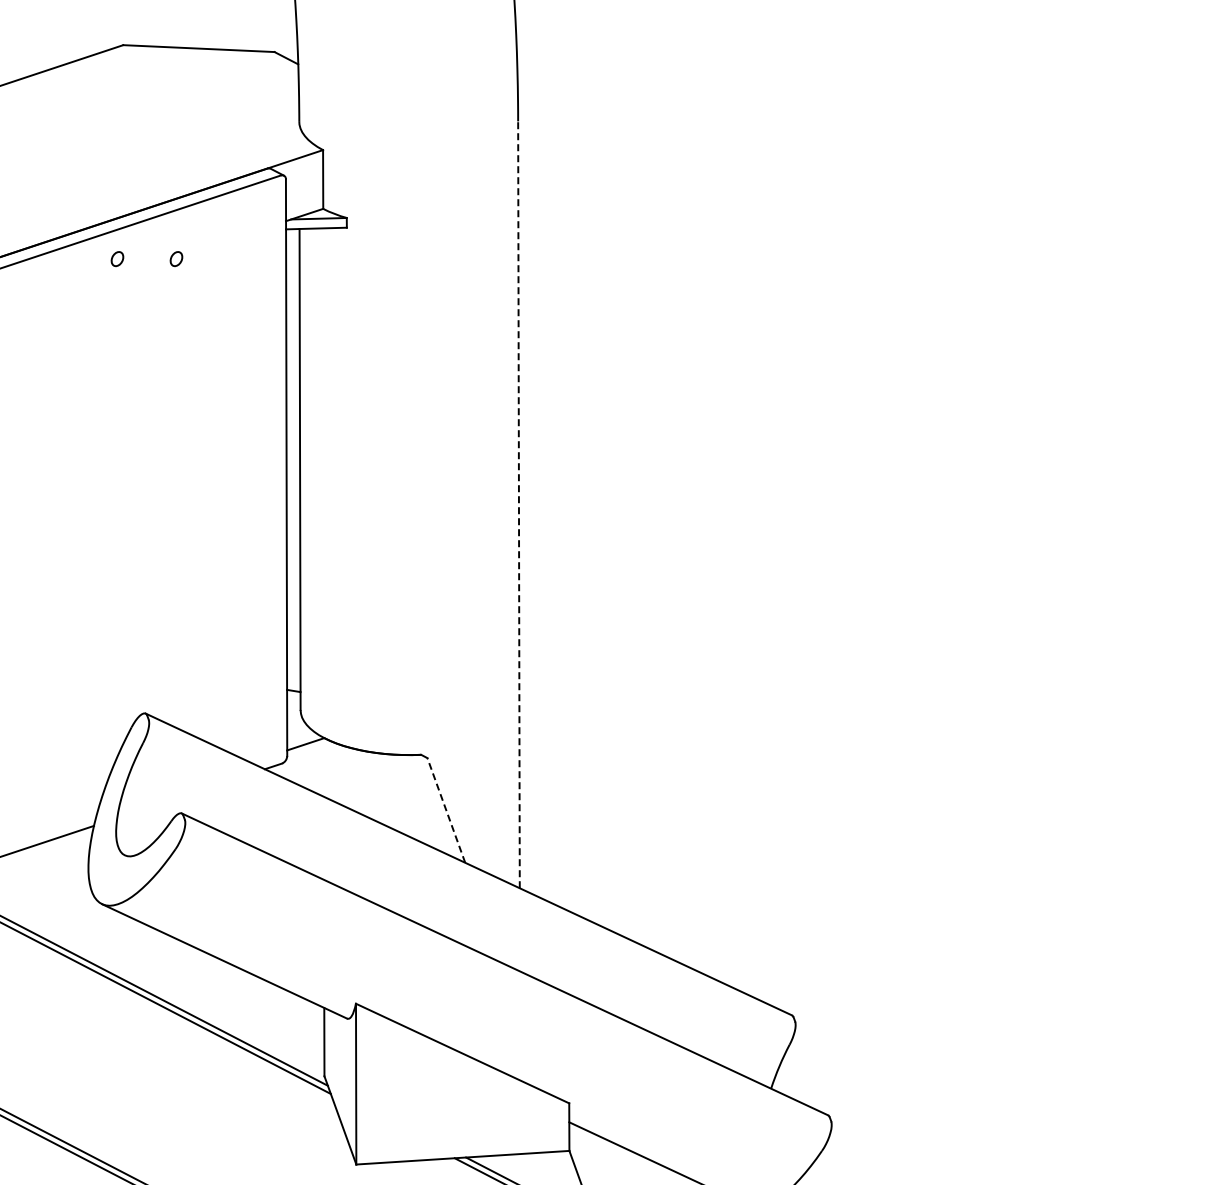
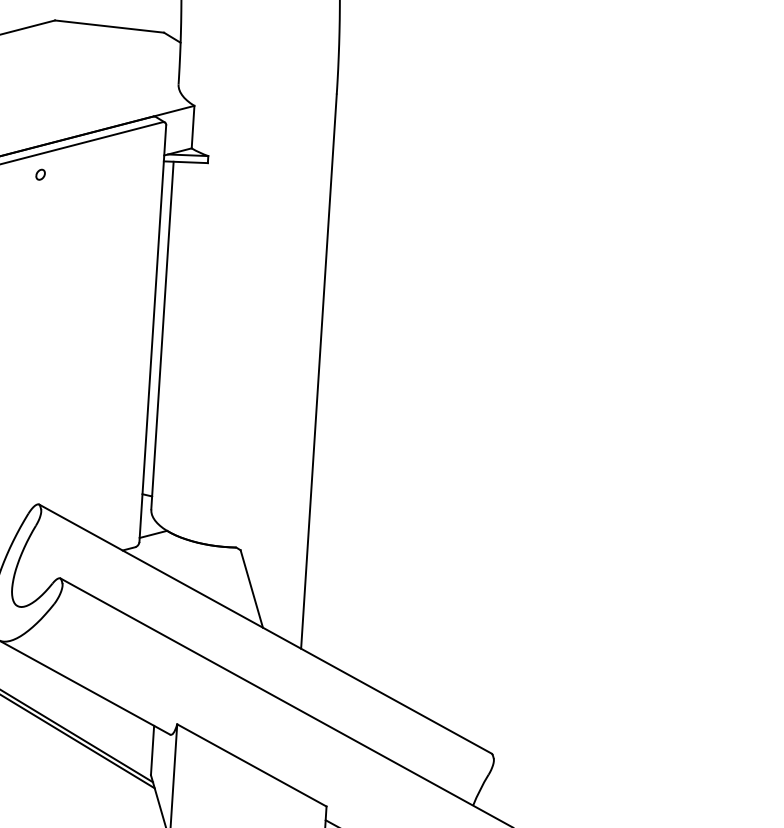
part: (176, 258) -> (83, 177), removed
line: (518, 504) -> (318, 371), dashed -> solid
line: (446, 810) -> (251, 589), dashed -> solid

